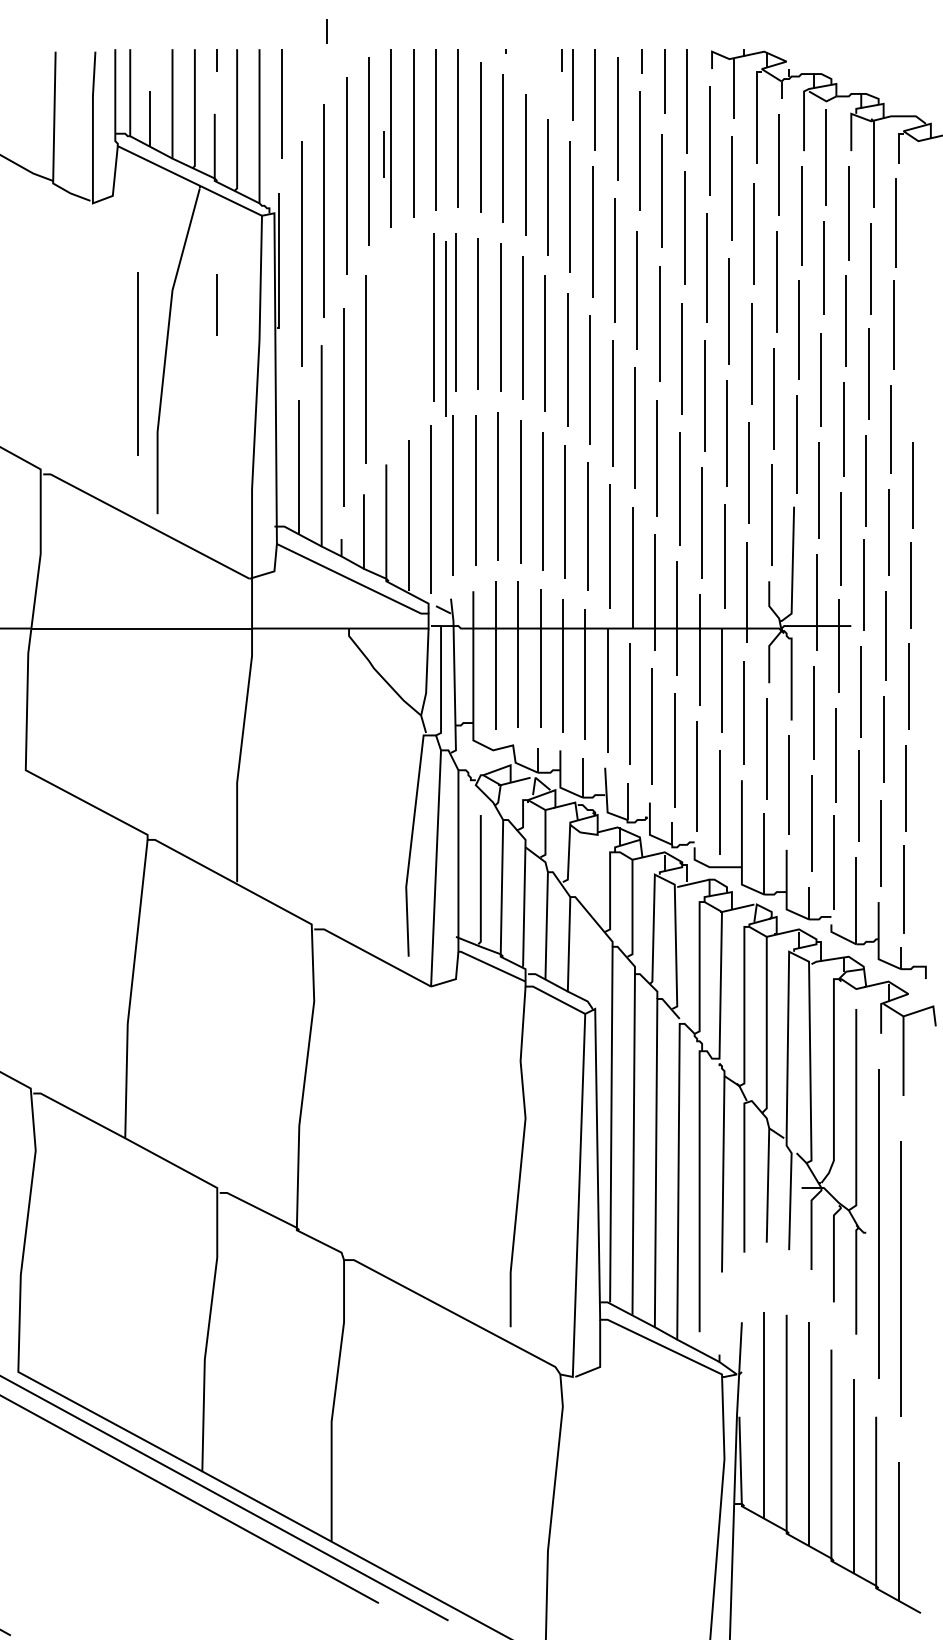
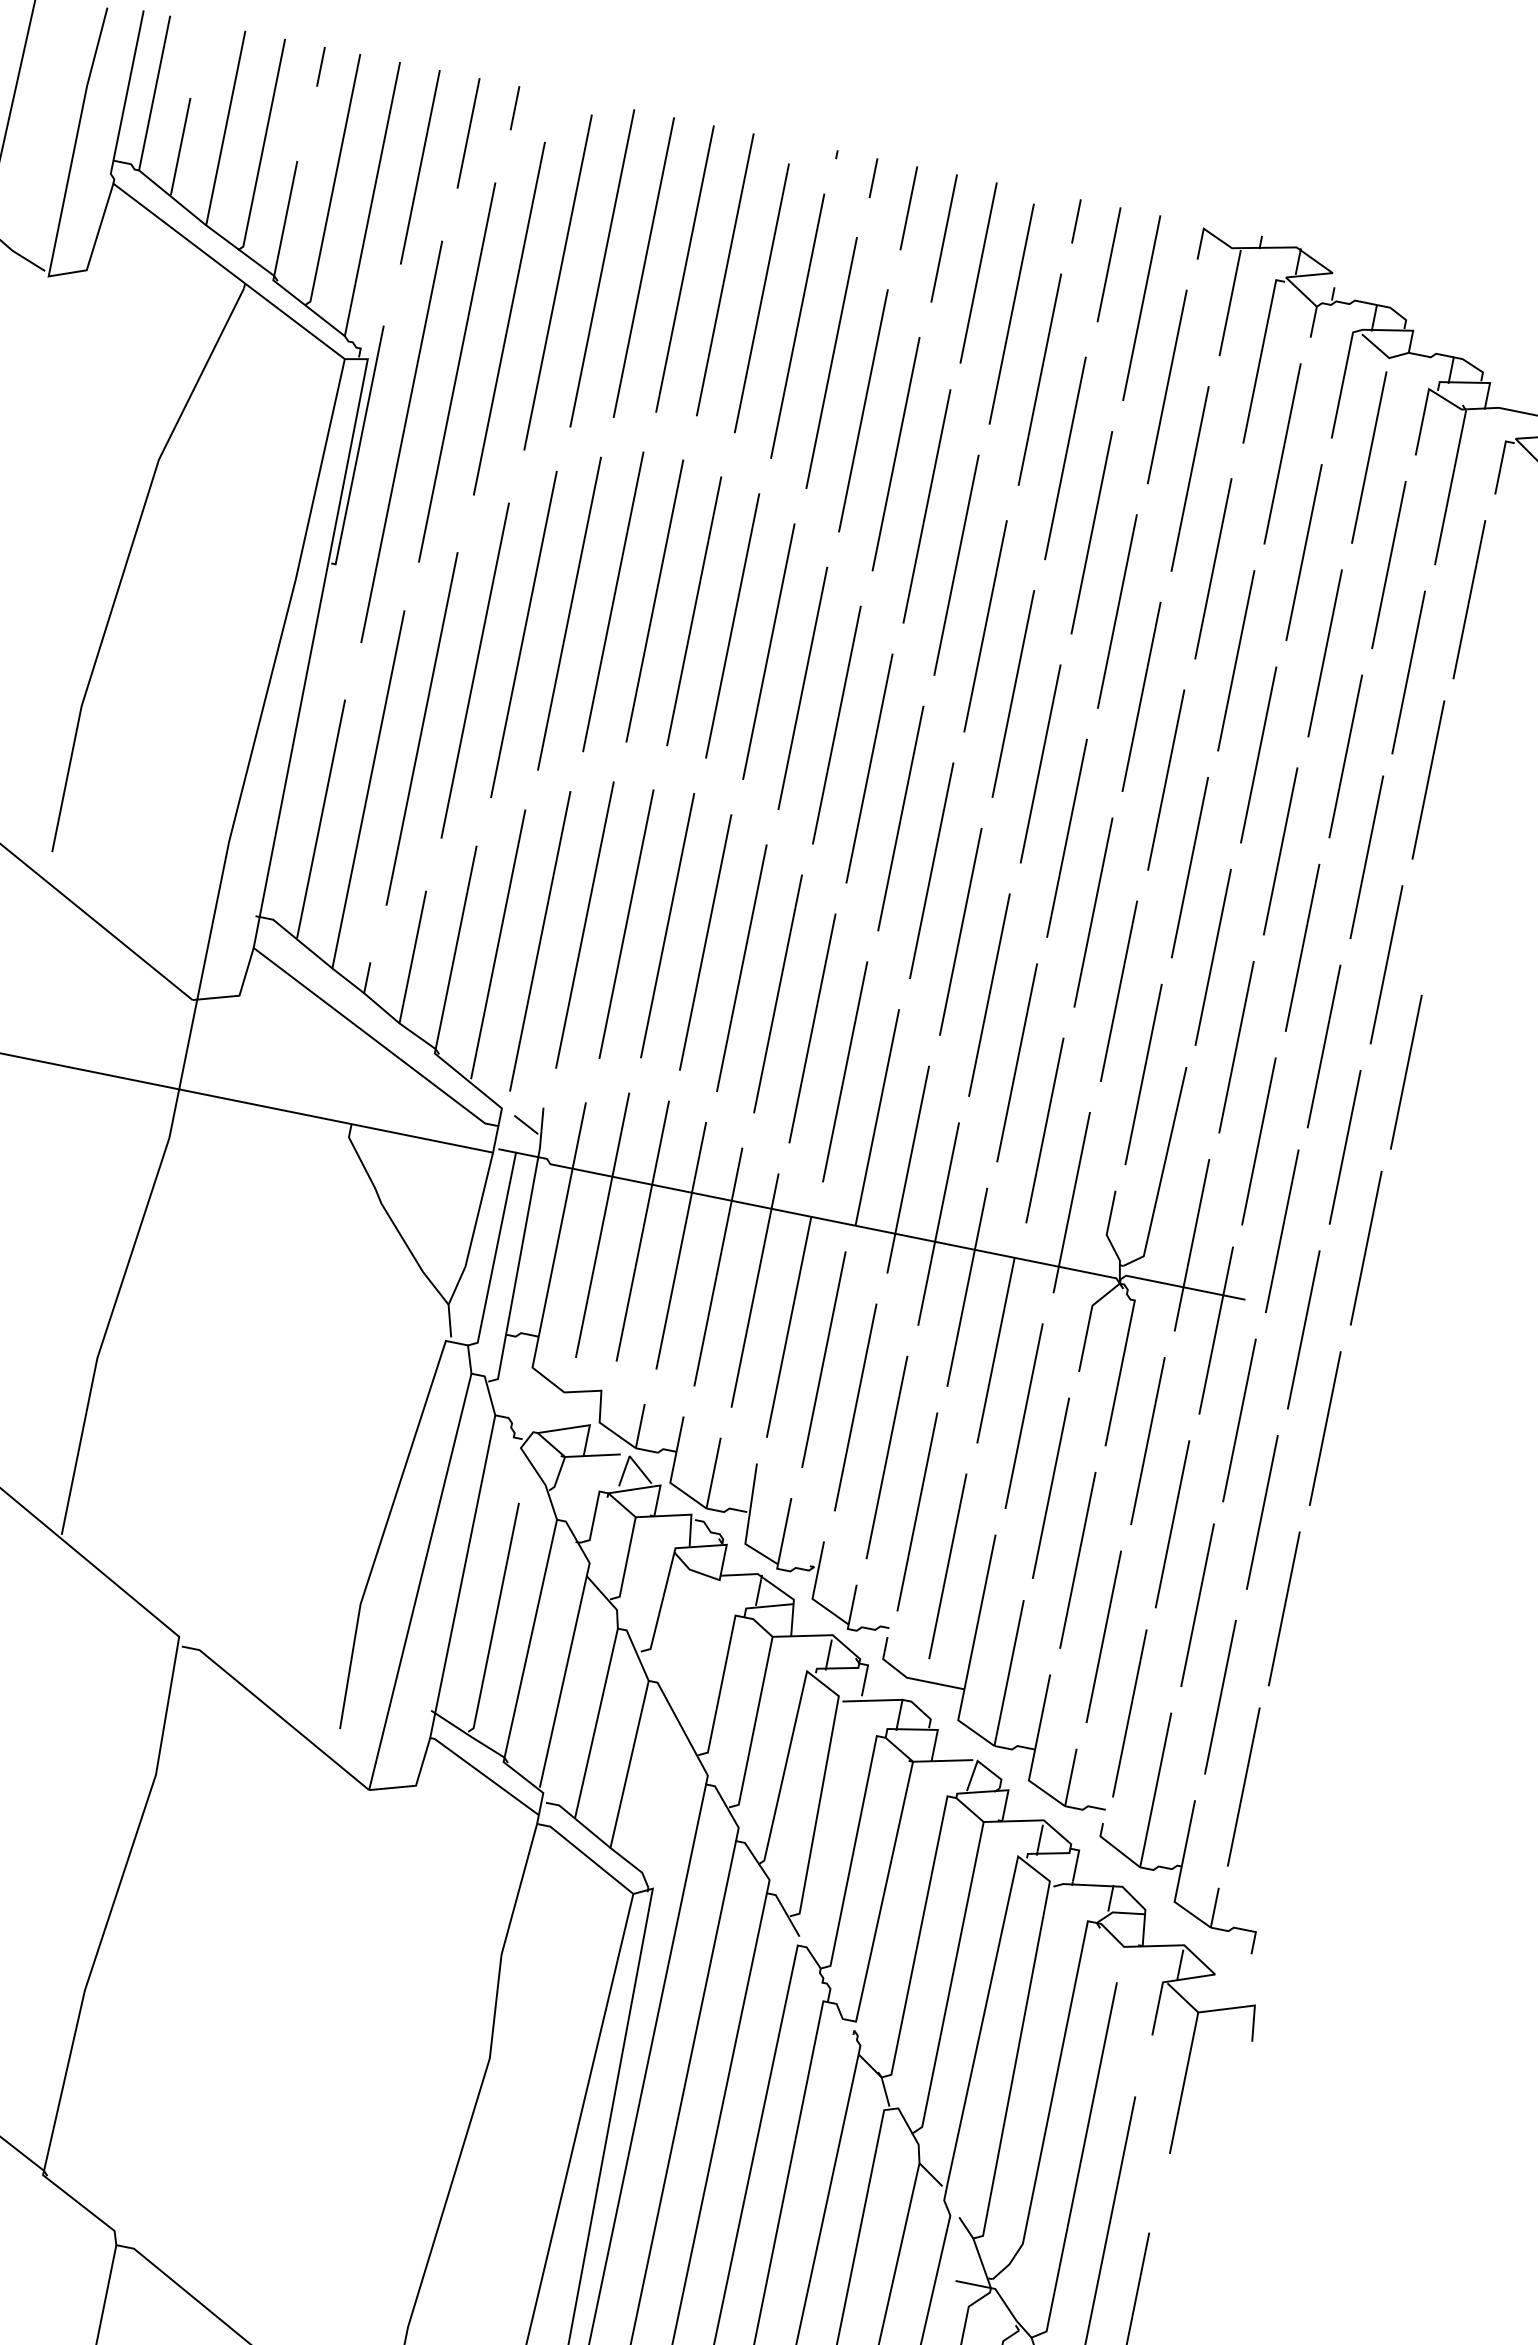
line: (326, 31) -> (514, 107), moved
line: (561, 60) -> (872, 178), moved
line: (383, 154) -> (907, 207), moved
line: (216, 304) -> (467, 131), moved
line: (445, 328) -> (568, 612), moved
line: (137, 363) -> (523, 633), moved

